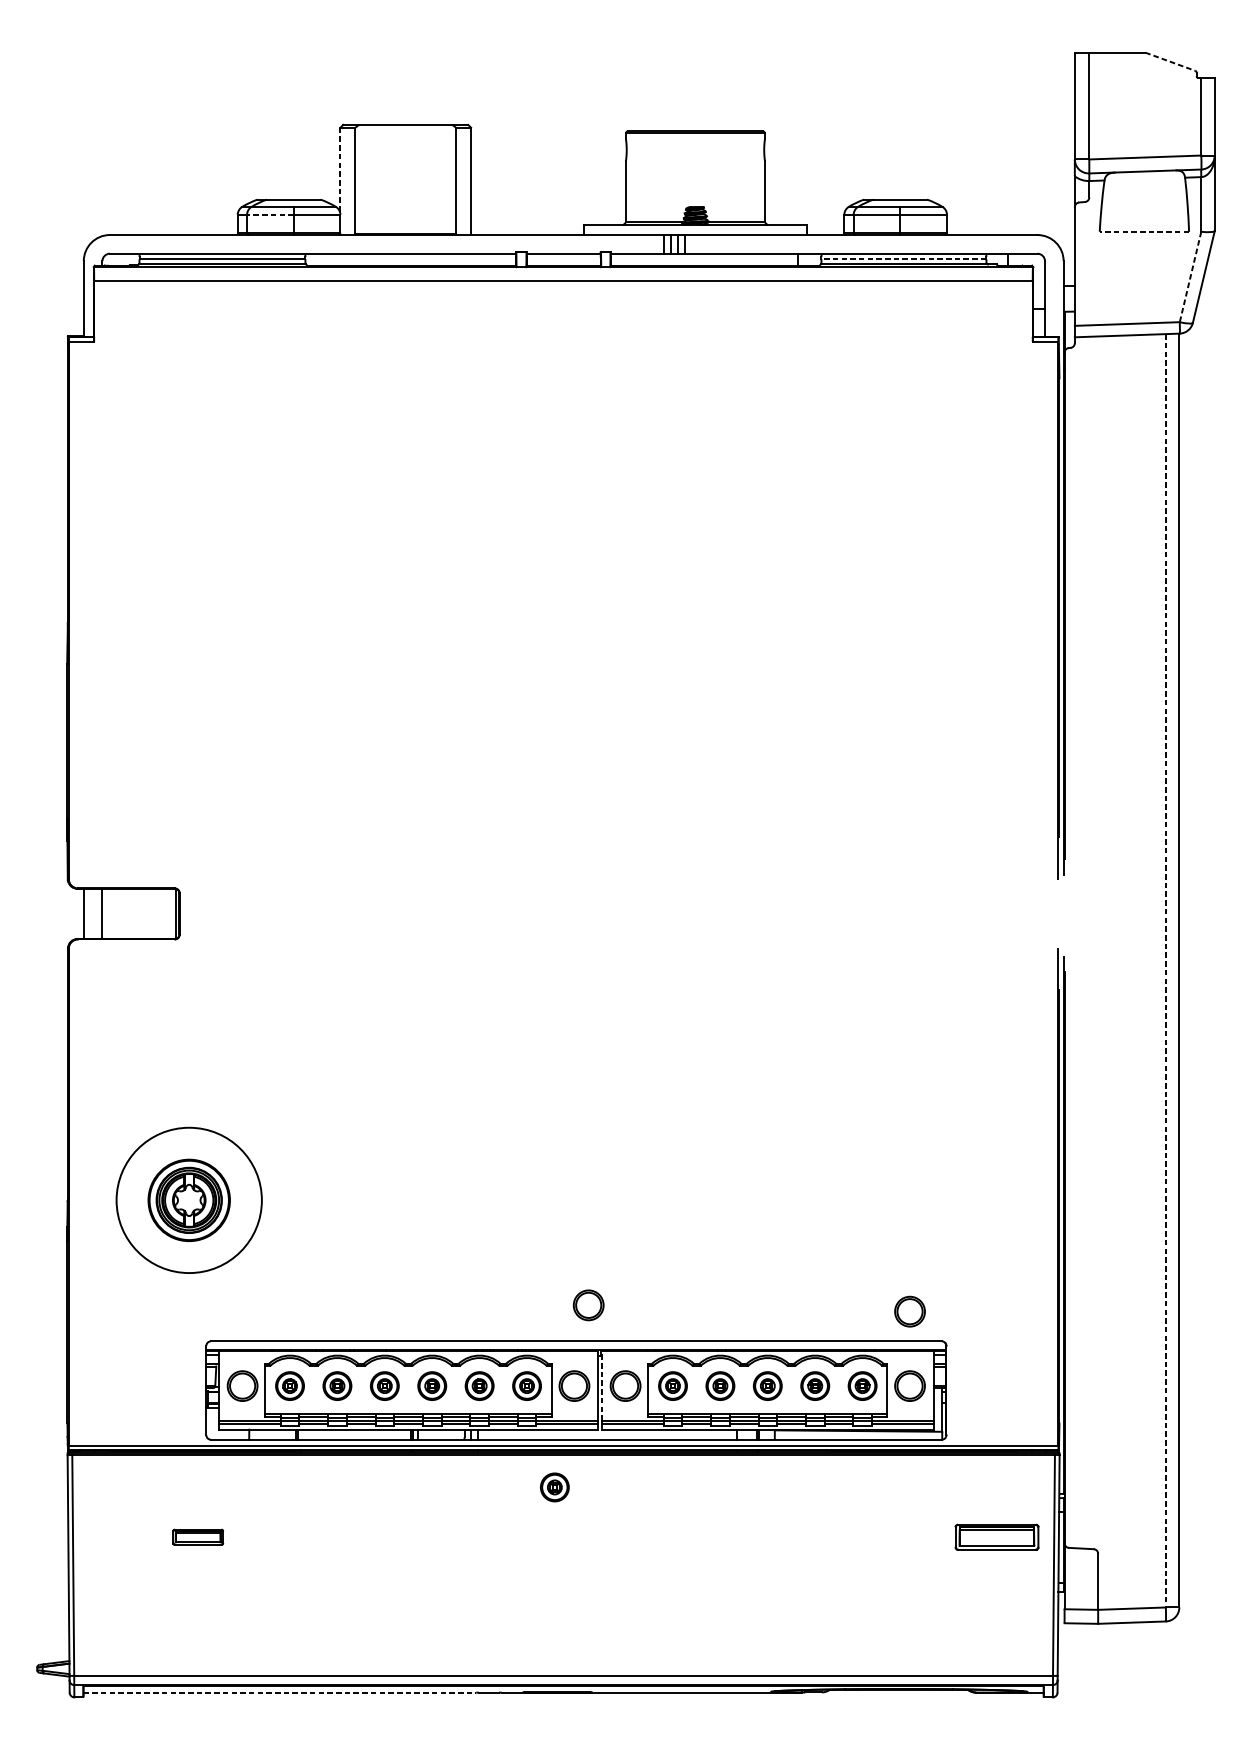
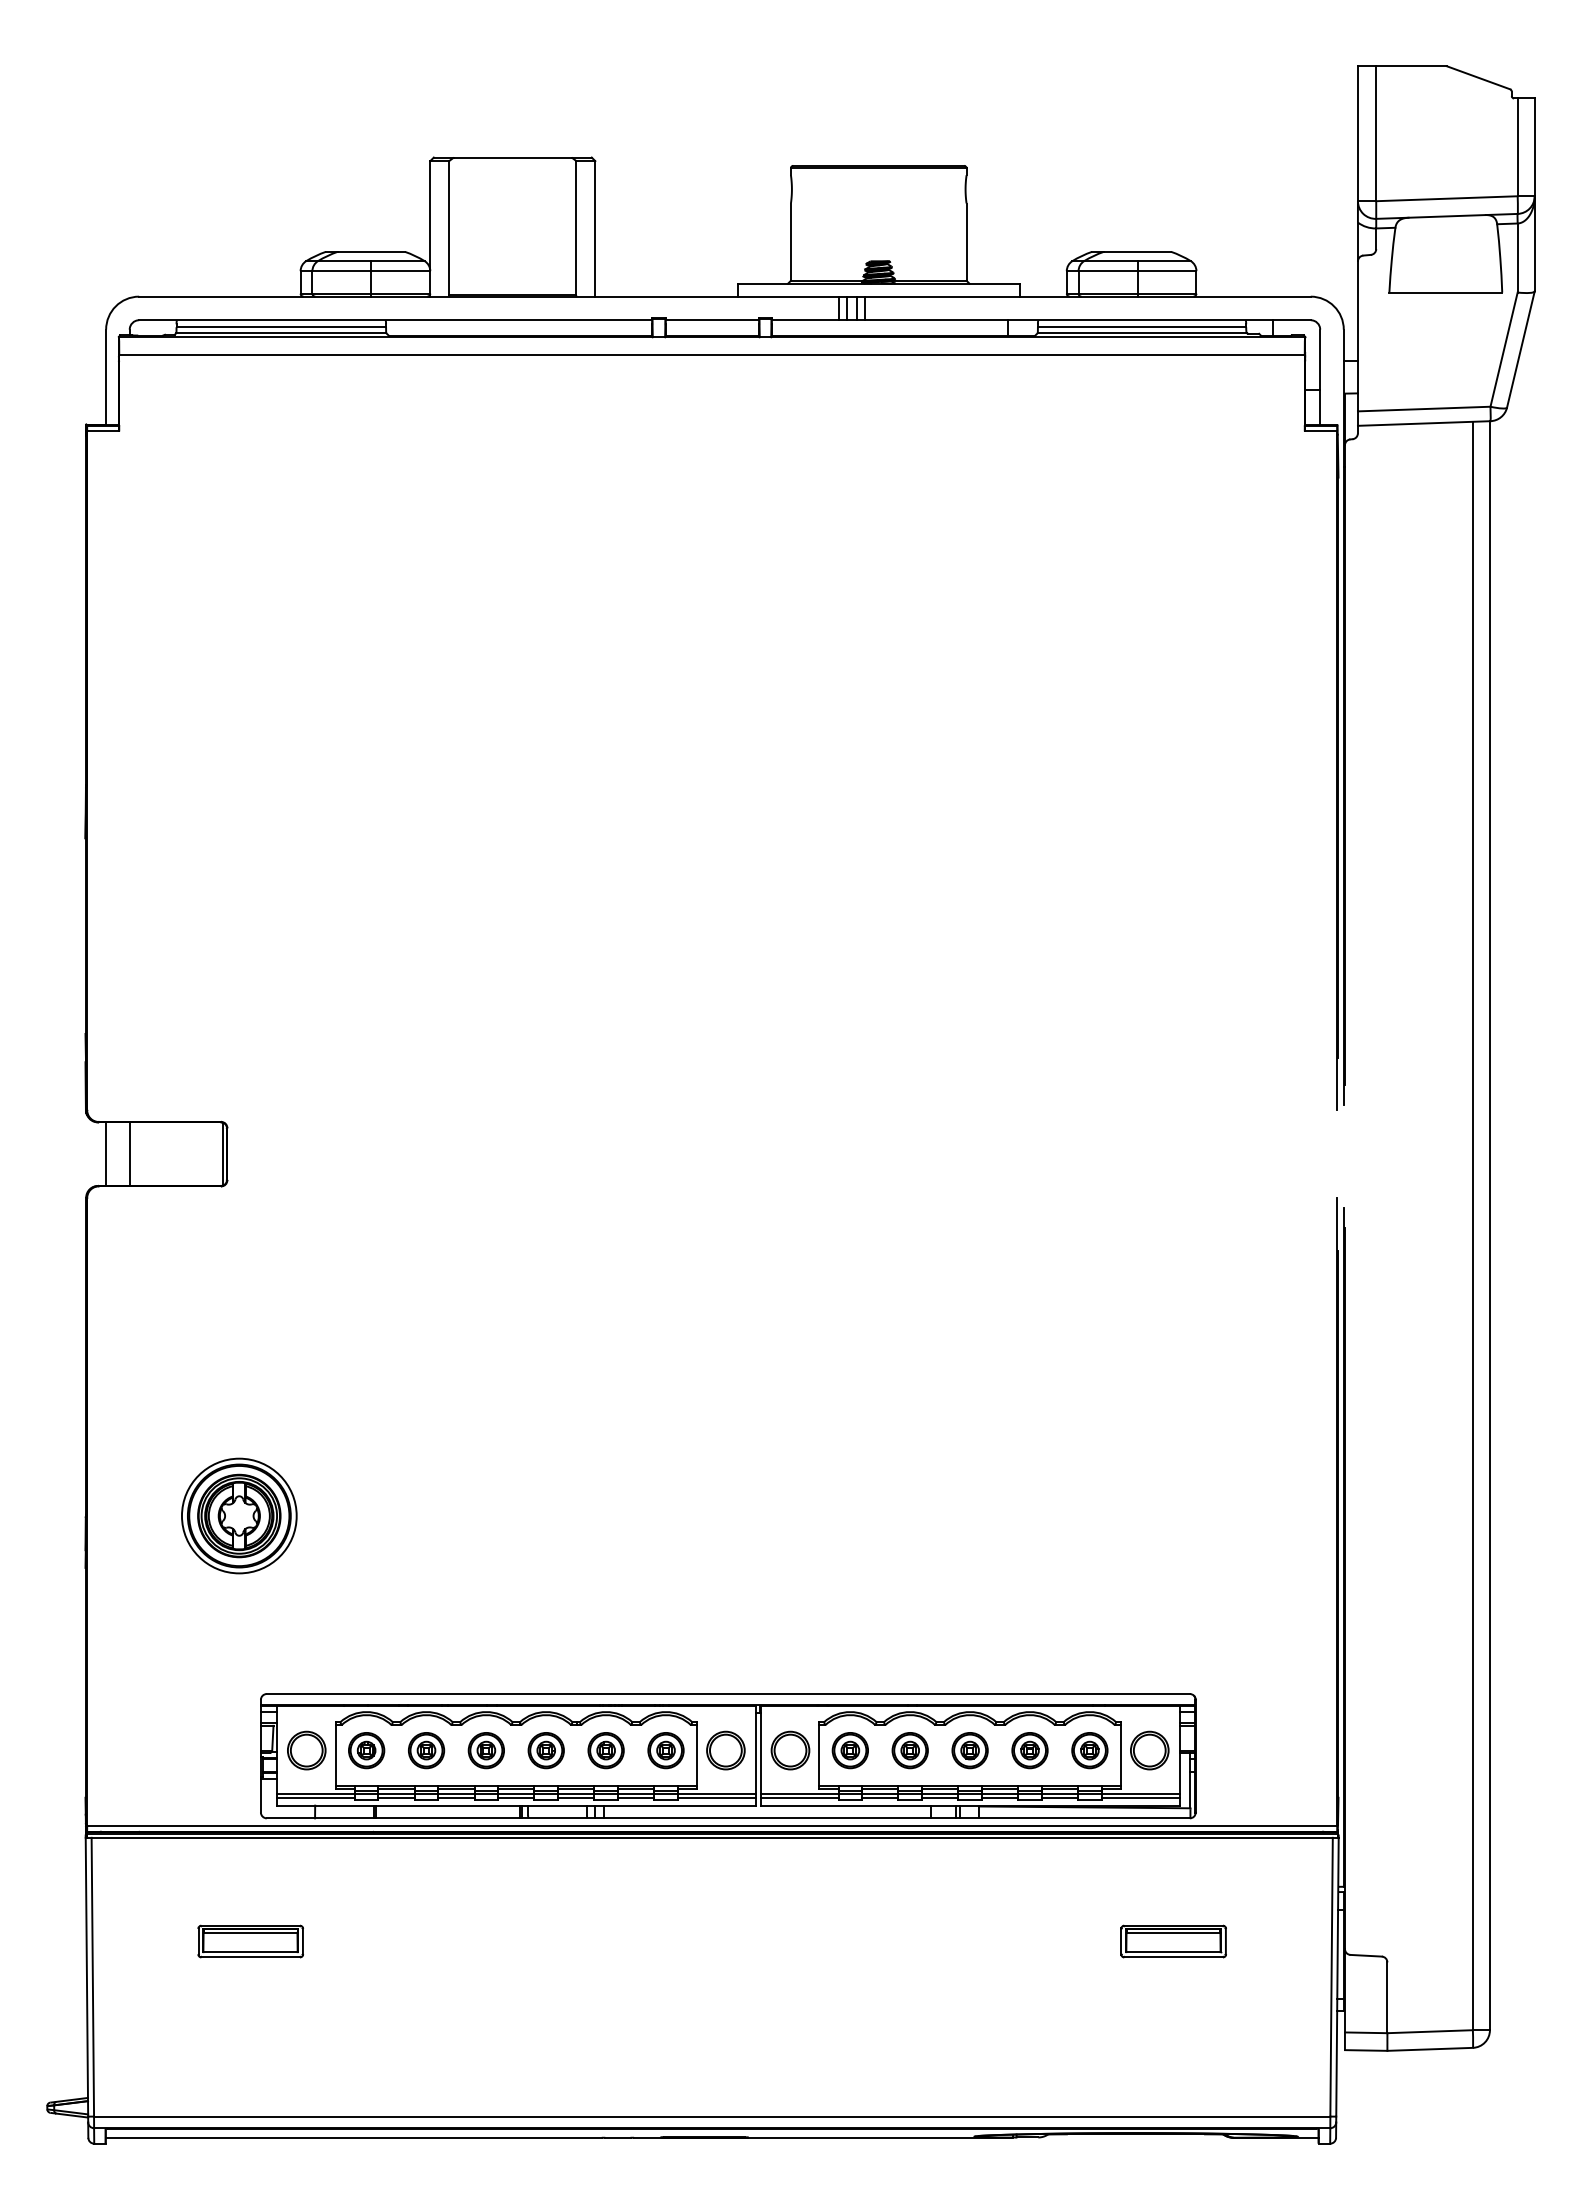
line: (1170, 61) -> (1478, 77), dashed -> solid
line: (340, 171) -> (430, 216), dashed -> solid
line: (270, 215) -> (341, 271), dashed -> solid
line: (1144, 231) -> (1445, 292), dashed -> solid
line: (903, 259) -> (1141, 327), dashed -> solid
line: (1190, 276) -> (1504, 349), dashed -> solid
line: (1165, 971) -> (1472, 1226), dashed -> solid
circle: (188, 1199) -> (238, 1515), size x0.62
part: (588, 1305) -> (743, 1648), removed
part: (909, 1311) -> (1149, 1656), removed
line: (601, 1385) -> (760, 1749), dashed -> solid
part: (554, 1487) -> (700, 1878), removed
part: (198, 1537) -> (250, 1941), size x1.67
part: (996, 1537) -> (1173, 1941), moved
line: (280, 1692) -> (354, 2137), dashed -> solid

